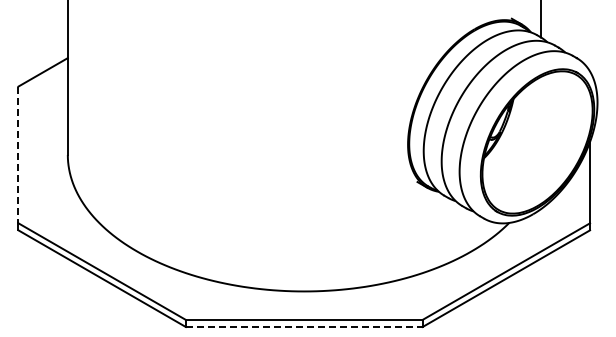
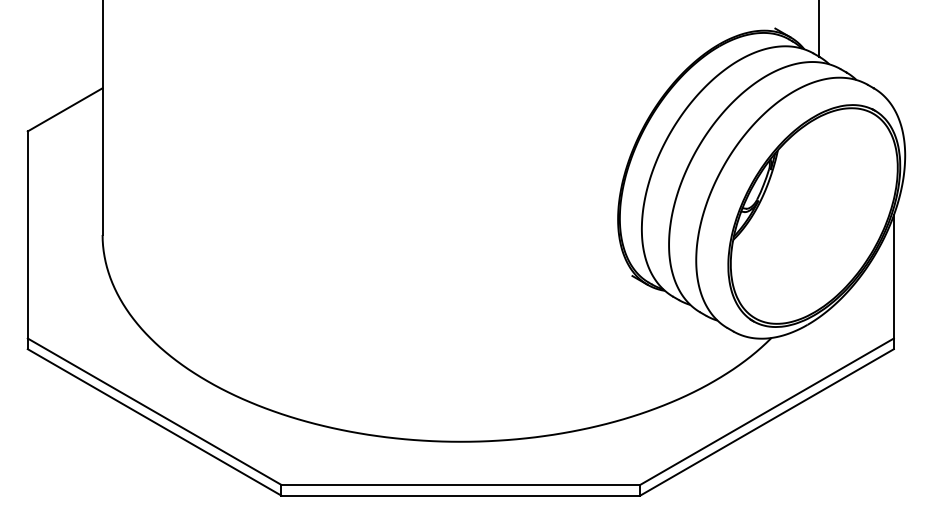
line: (18, 155) -> (27, 235), dashed -> solid
line: (304, 327) -> (461, 496), dashed -> solid

